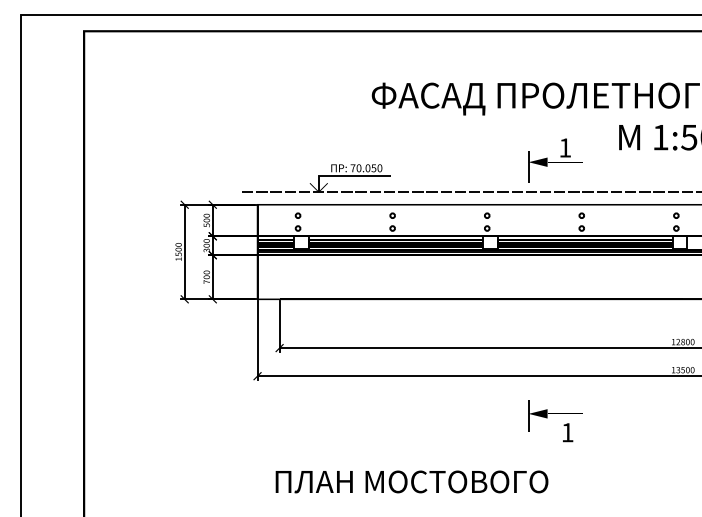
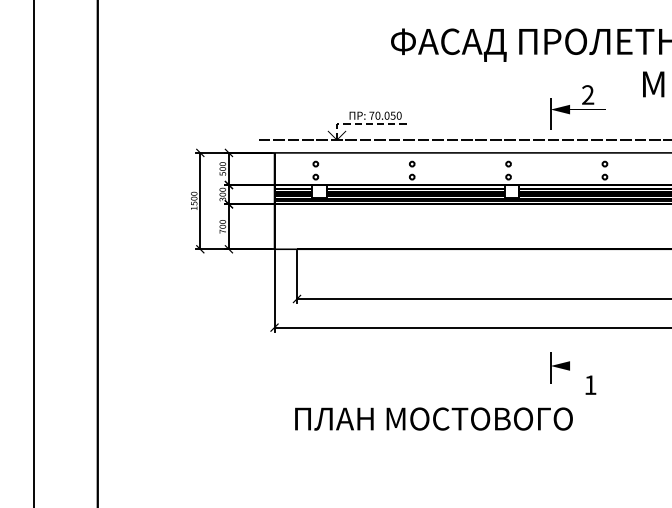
text: (565, 147) -> (588, 94), 1 -> 2
line: (346, 176) -> (365, 124), solid -> dashed
text: (411, 481) -> (433, 418), moved

